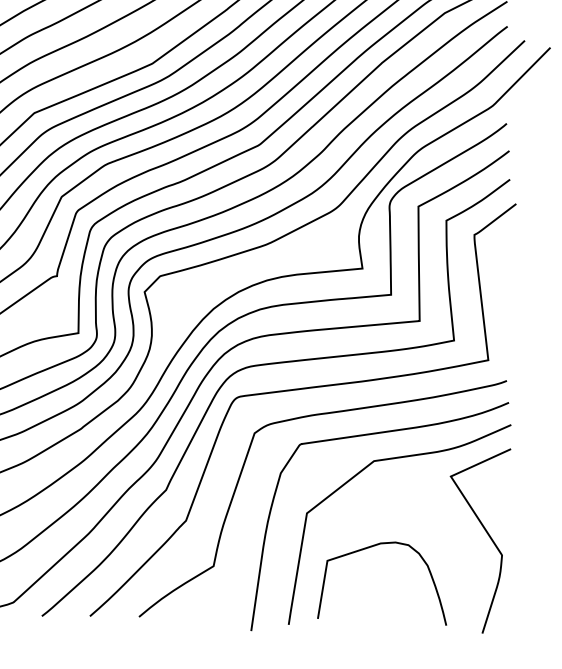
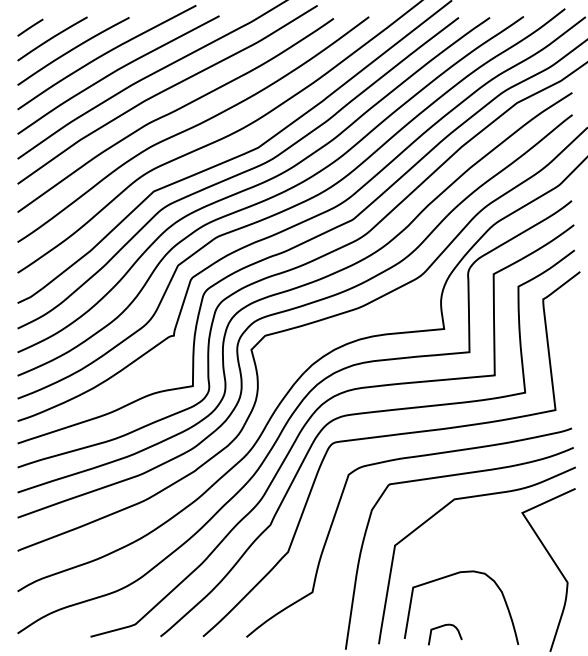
curve: (362, 604) -> (444, 626), added

